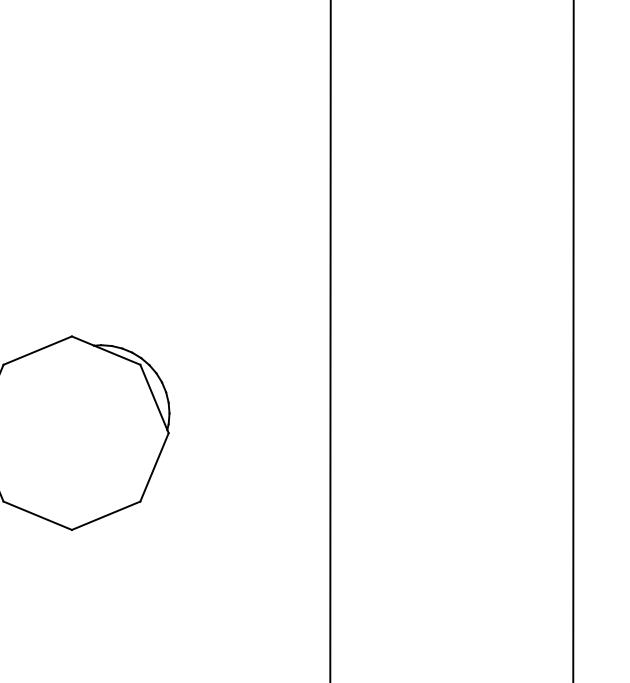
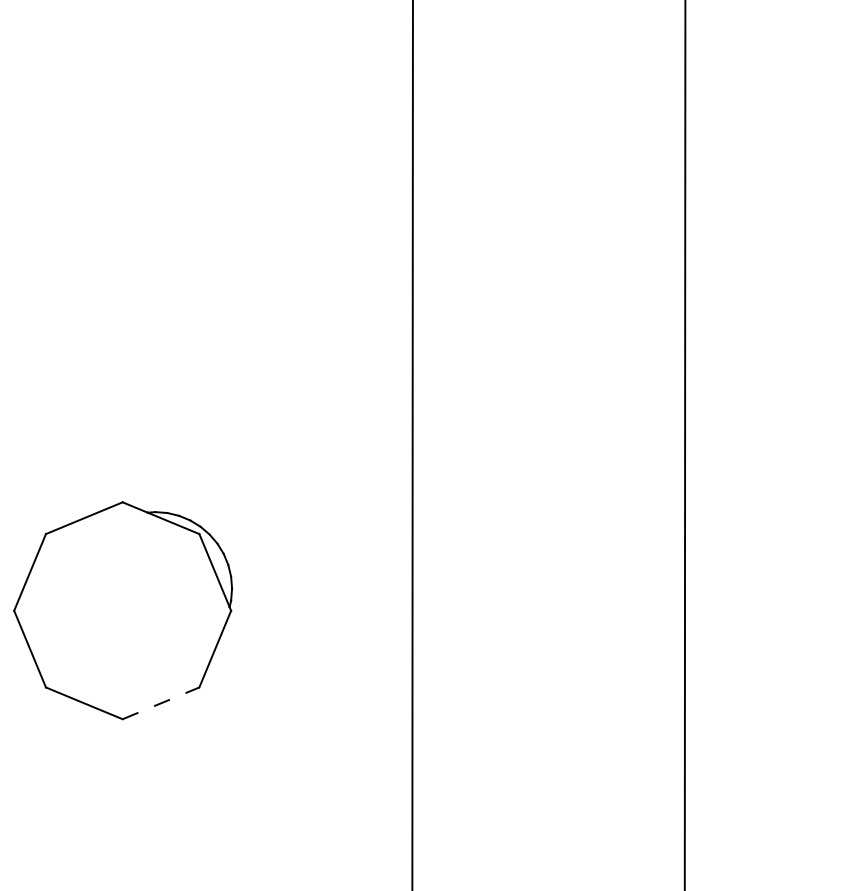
line: (106, 515) -> (161, 703), solid -> dashed

